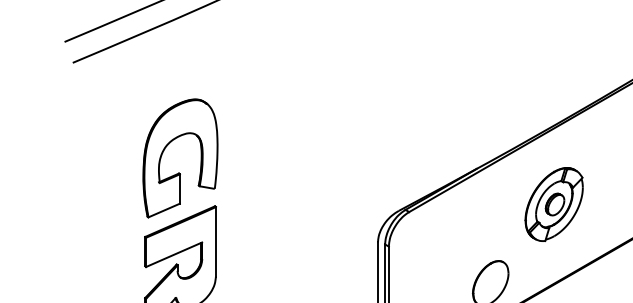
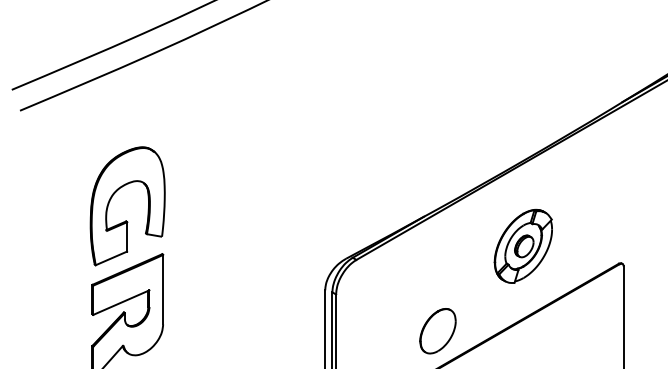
part: (553, 203) -> (522, 245), moved

